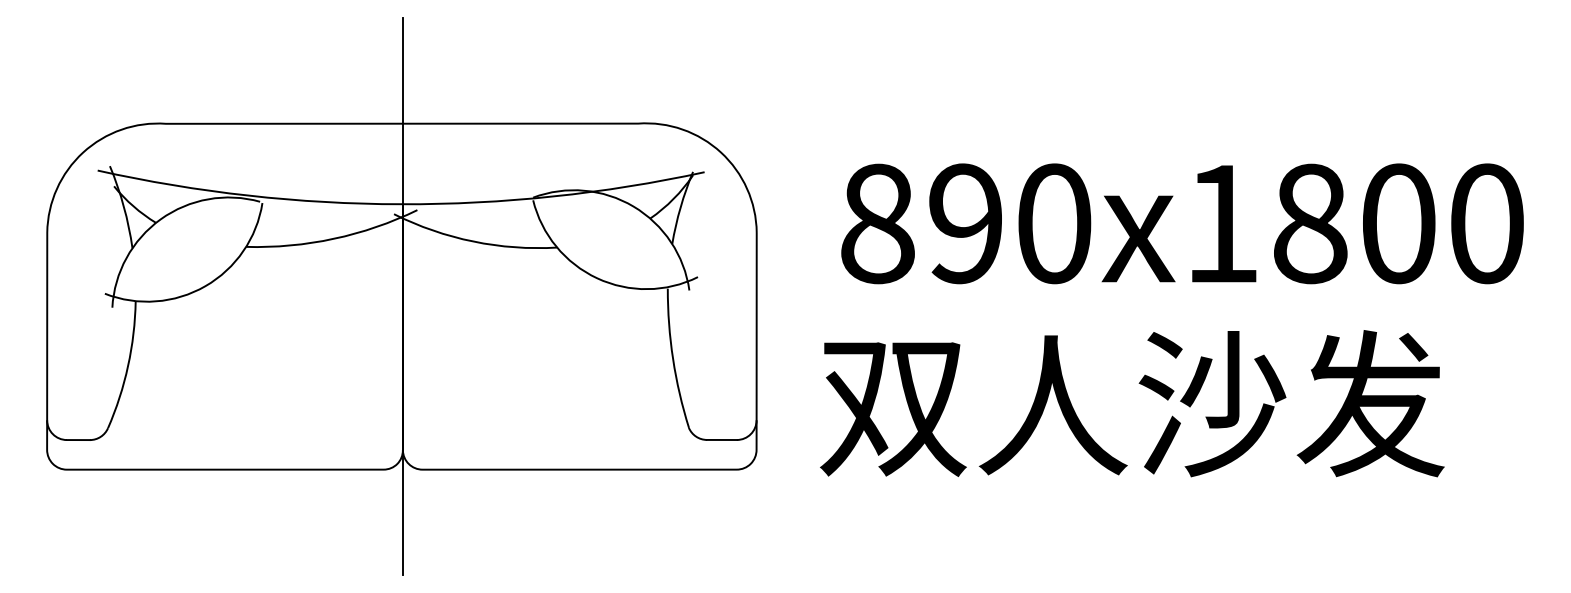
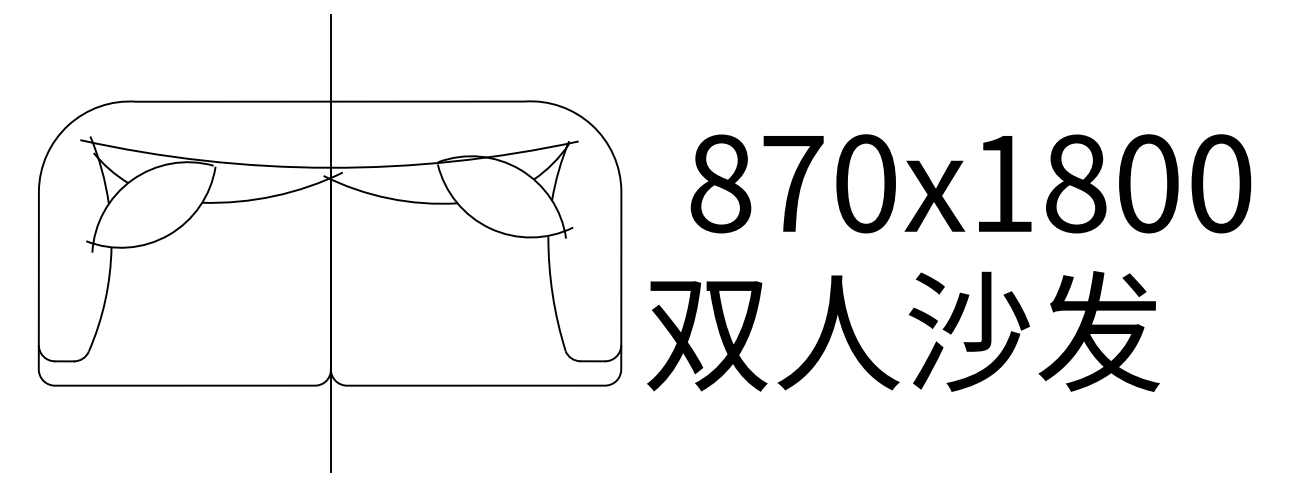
text: (966, 223) -> (793, 183), 890x1800 -> 870x1800
text: (1132, 403) -> (903, 331), moved

